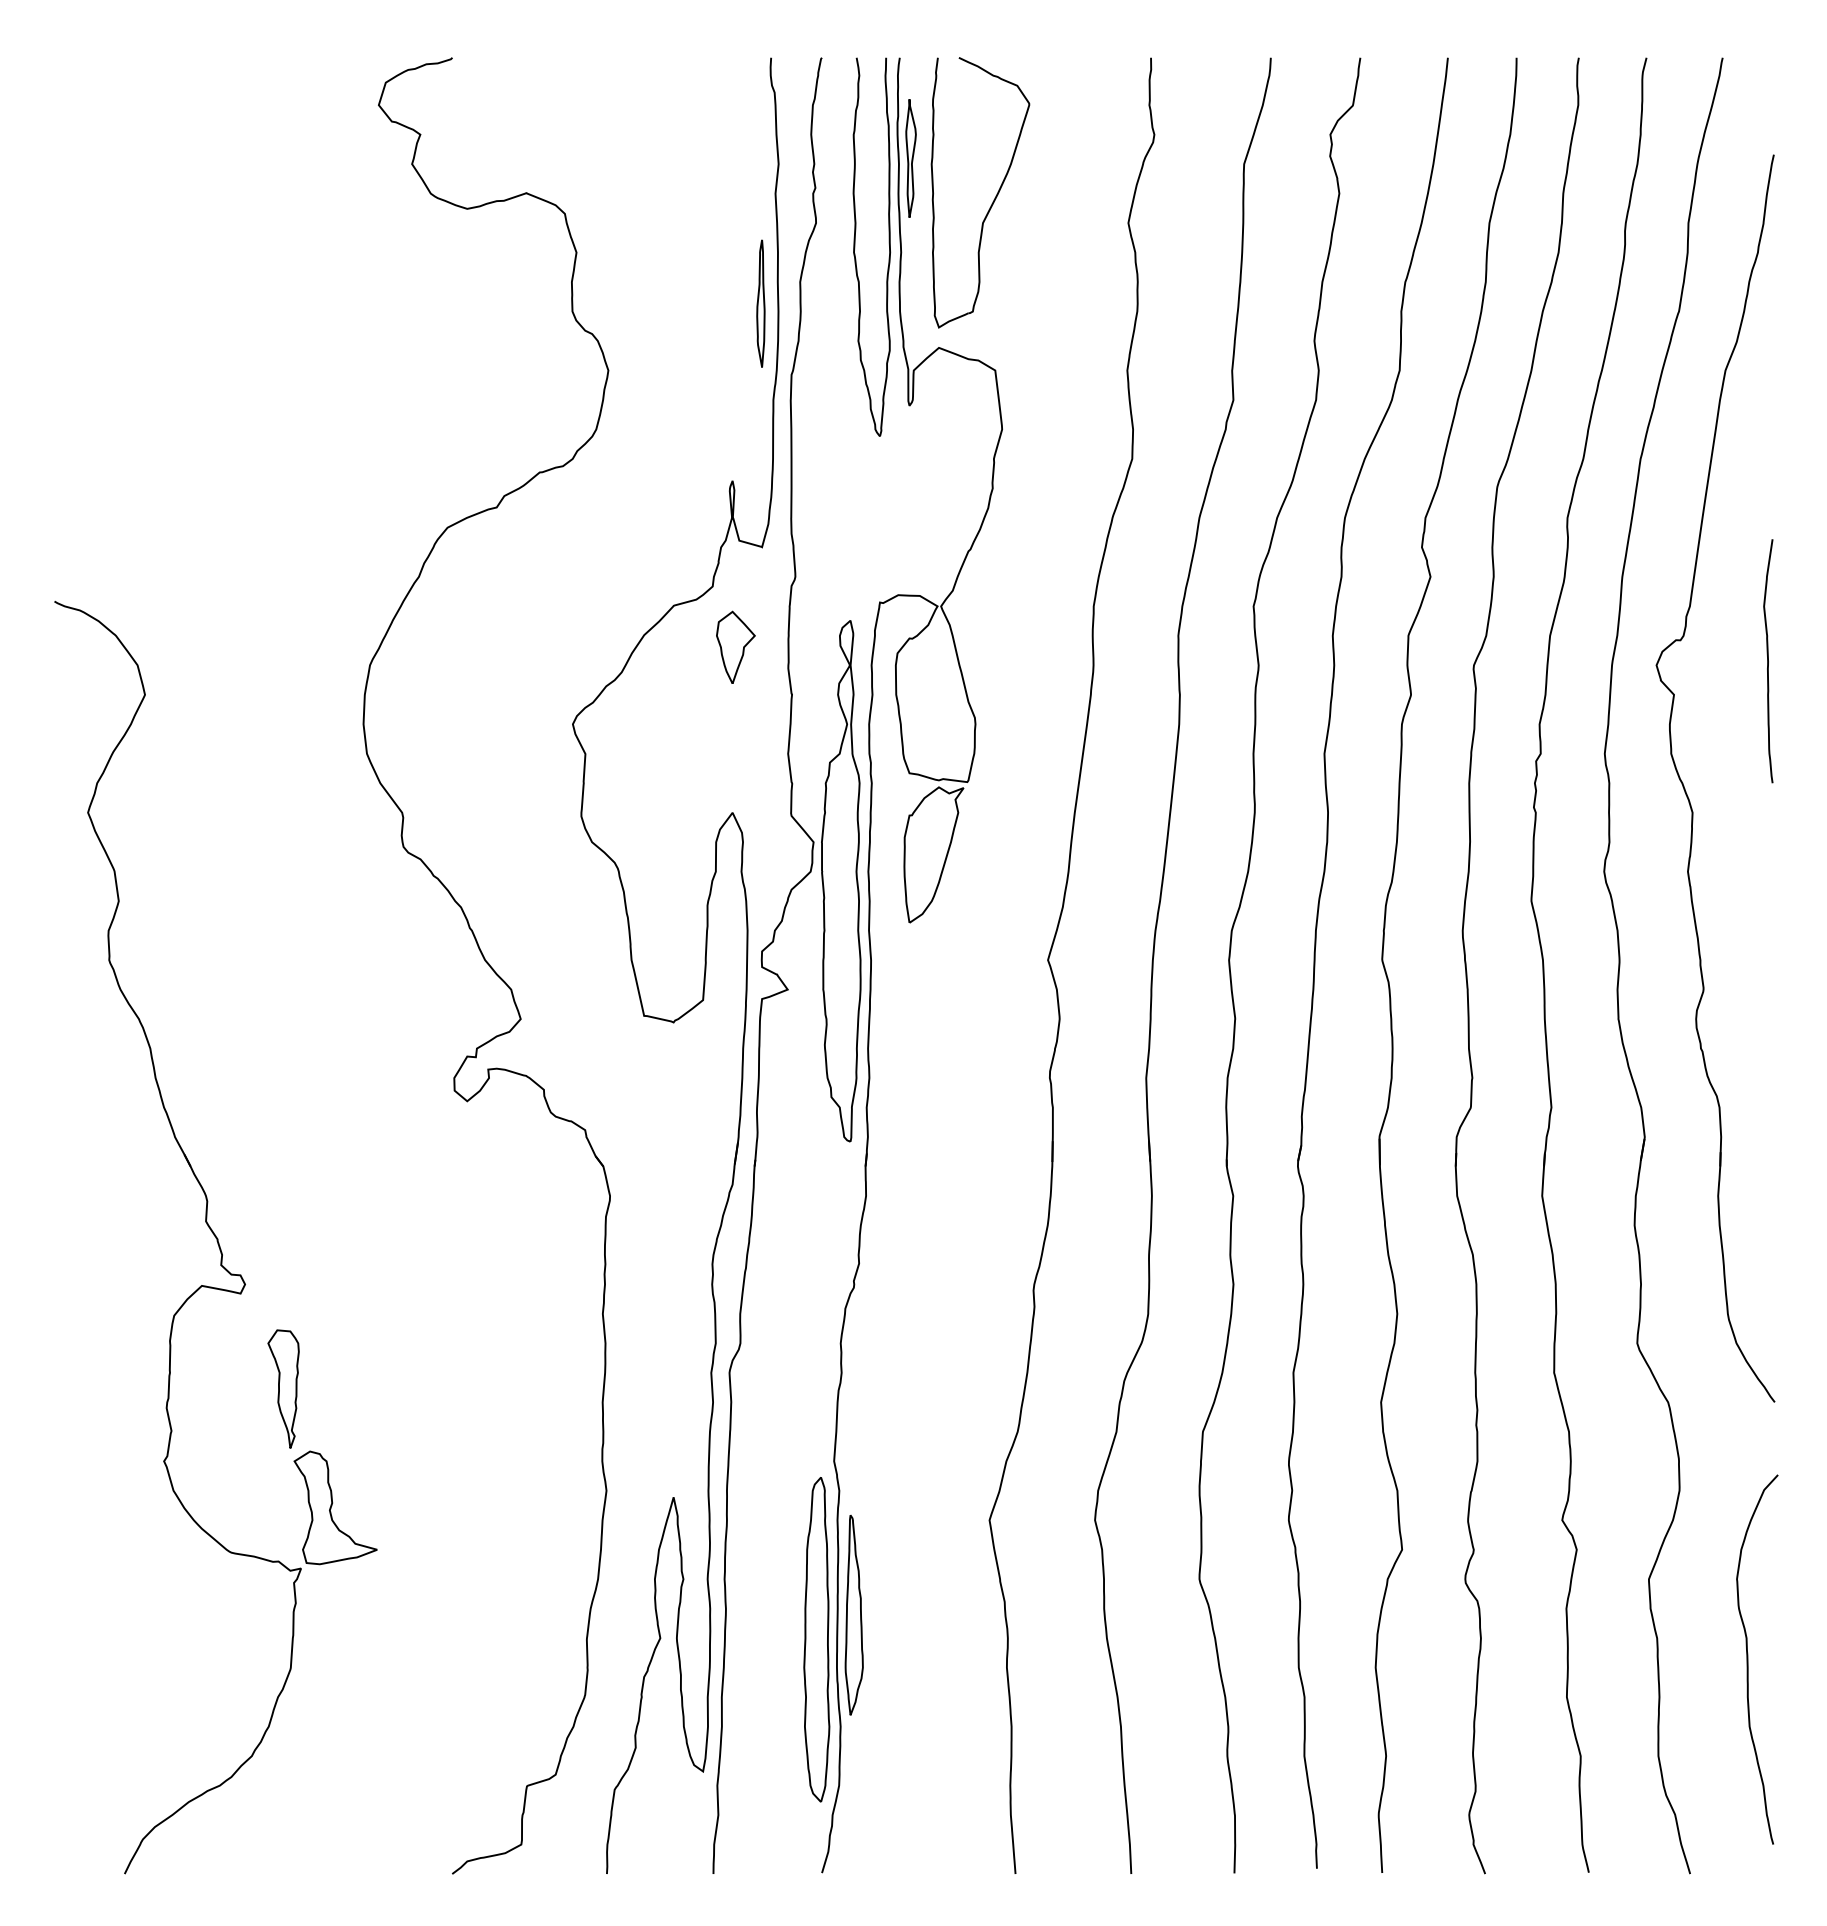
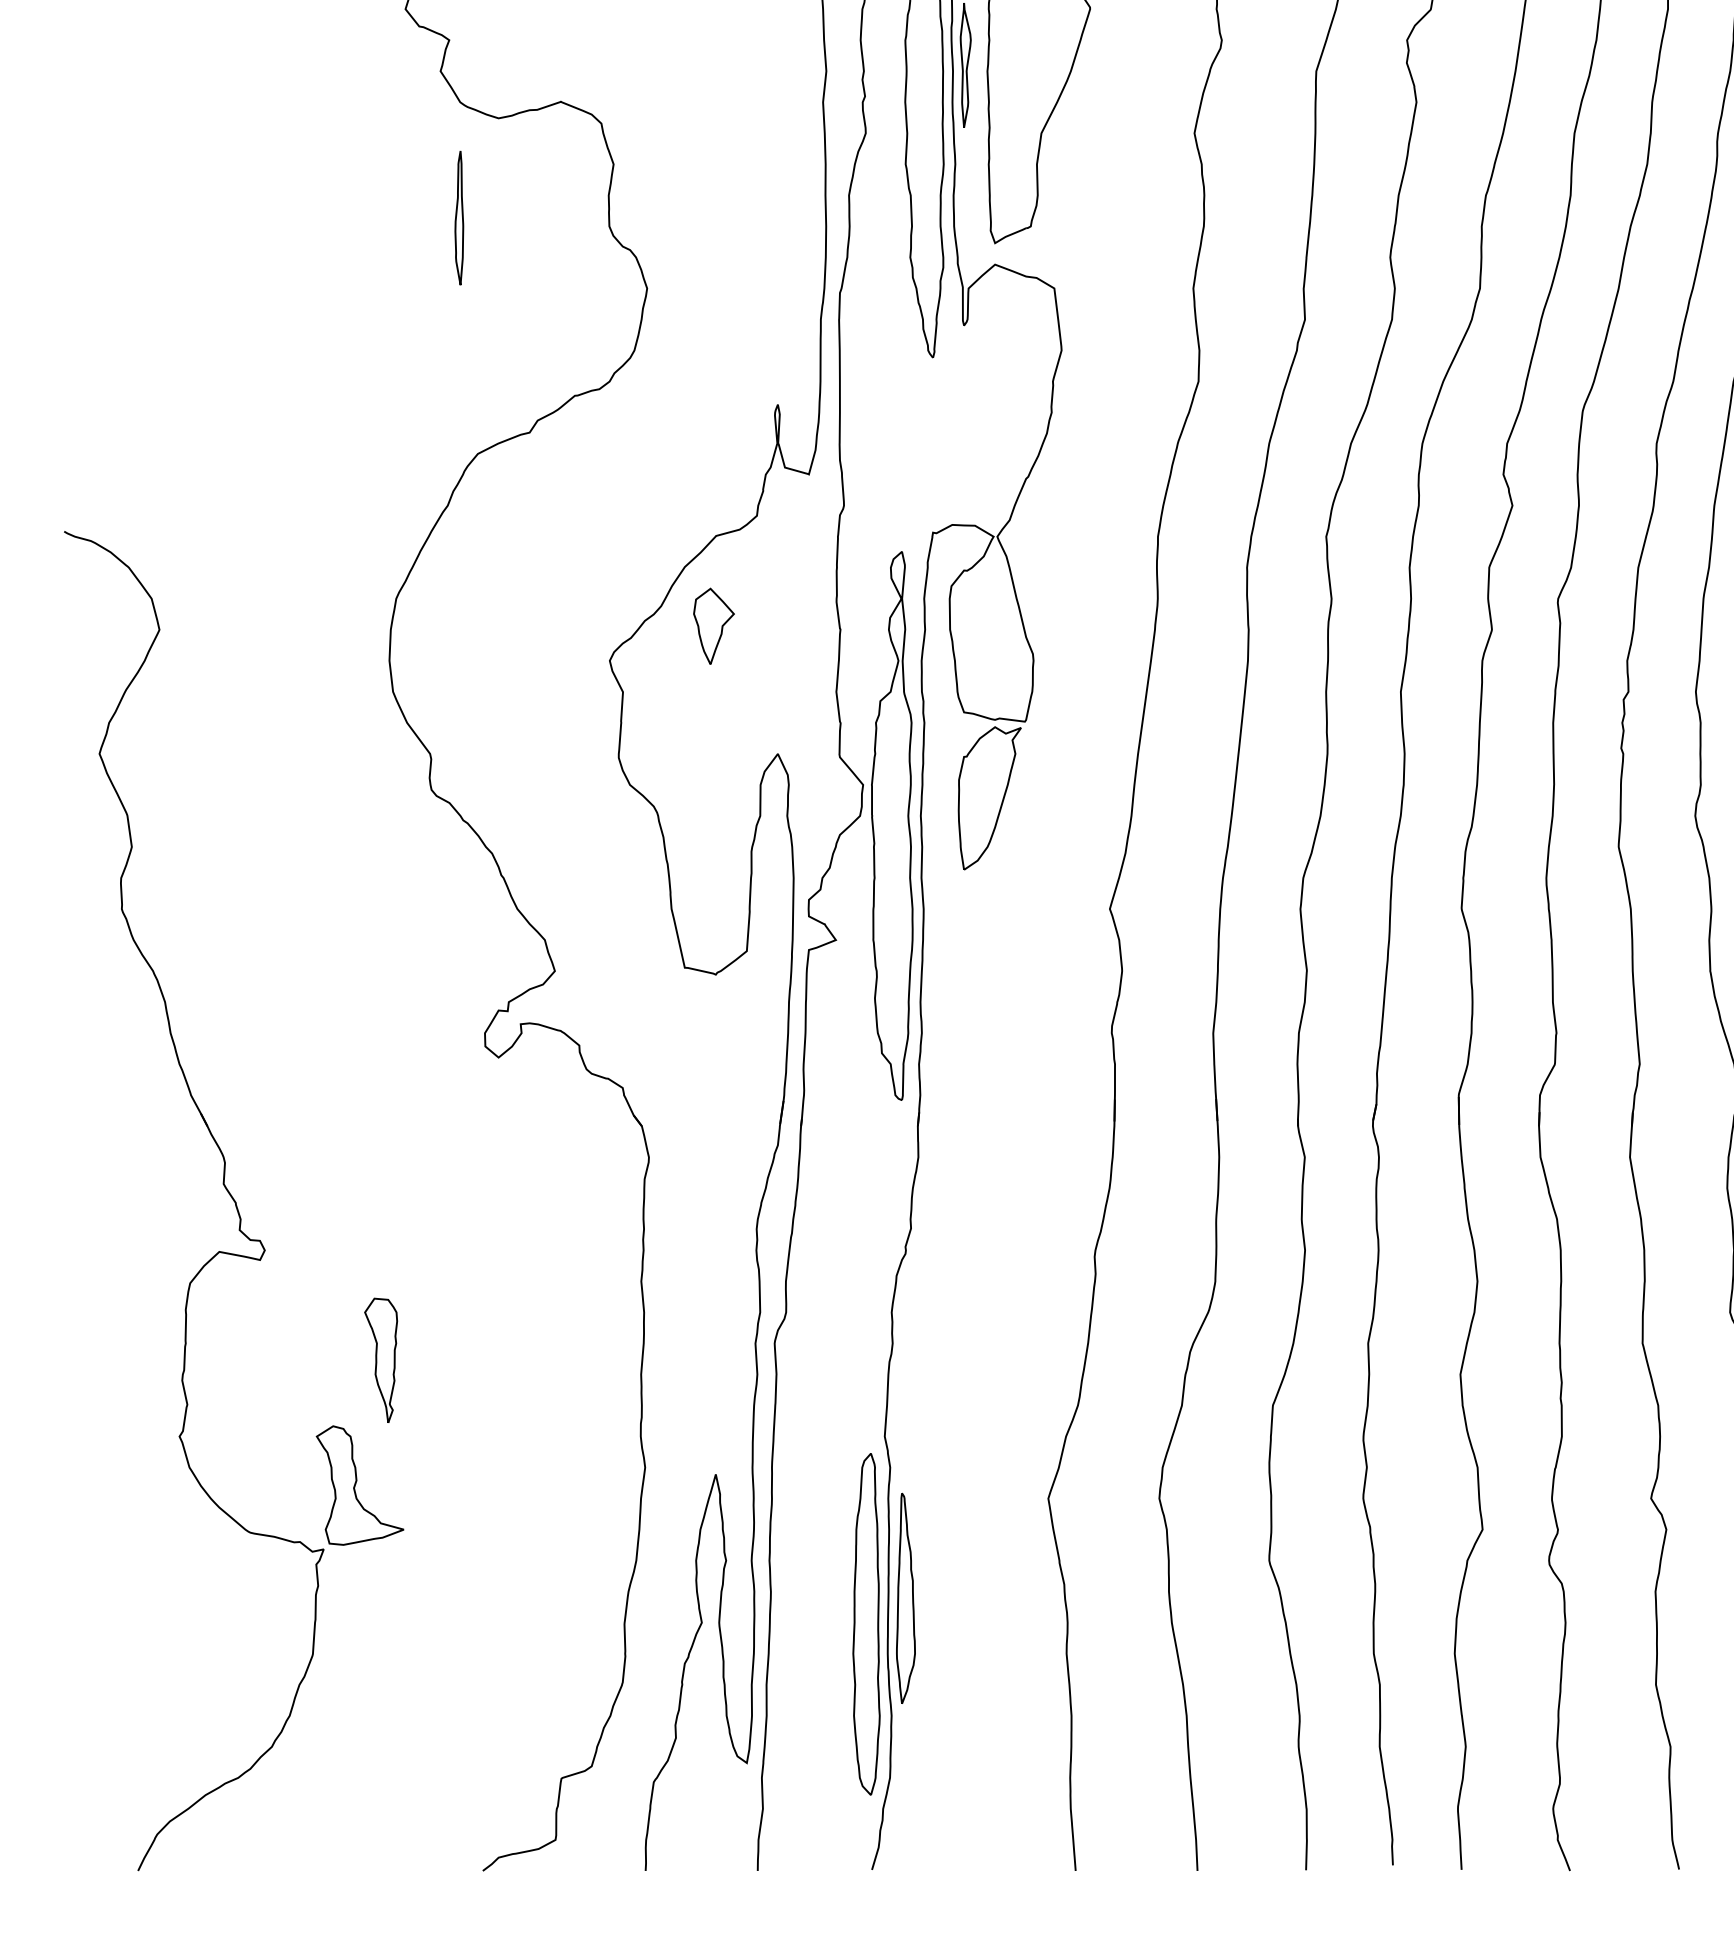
part: (760, 303) -> (458, 217), moved
part: (735, 646) -> (713, 625), moved
part: (283, 1388) -> (381, 1359), moved

